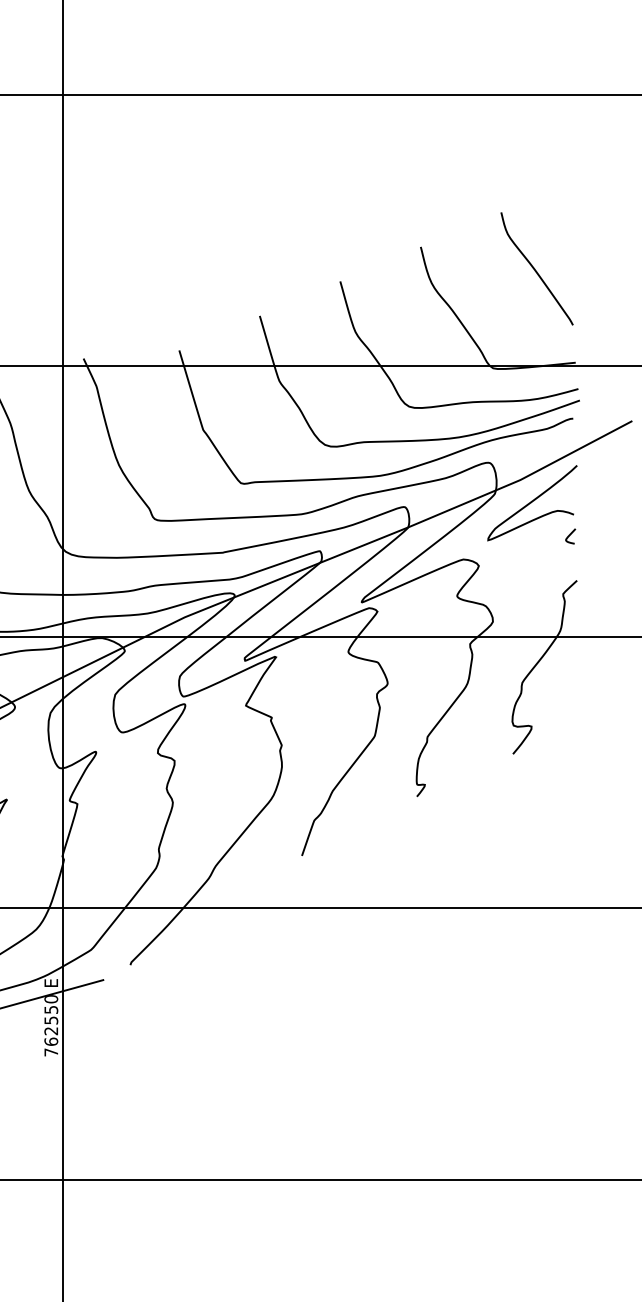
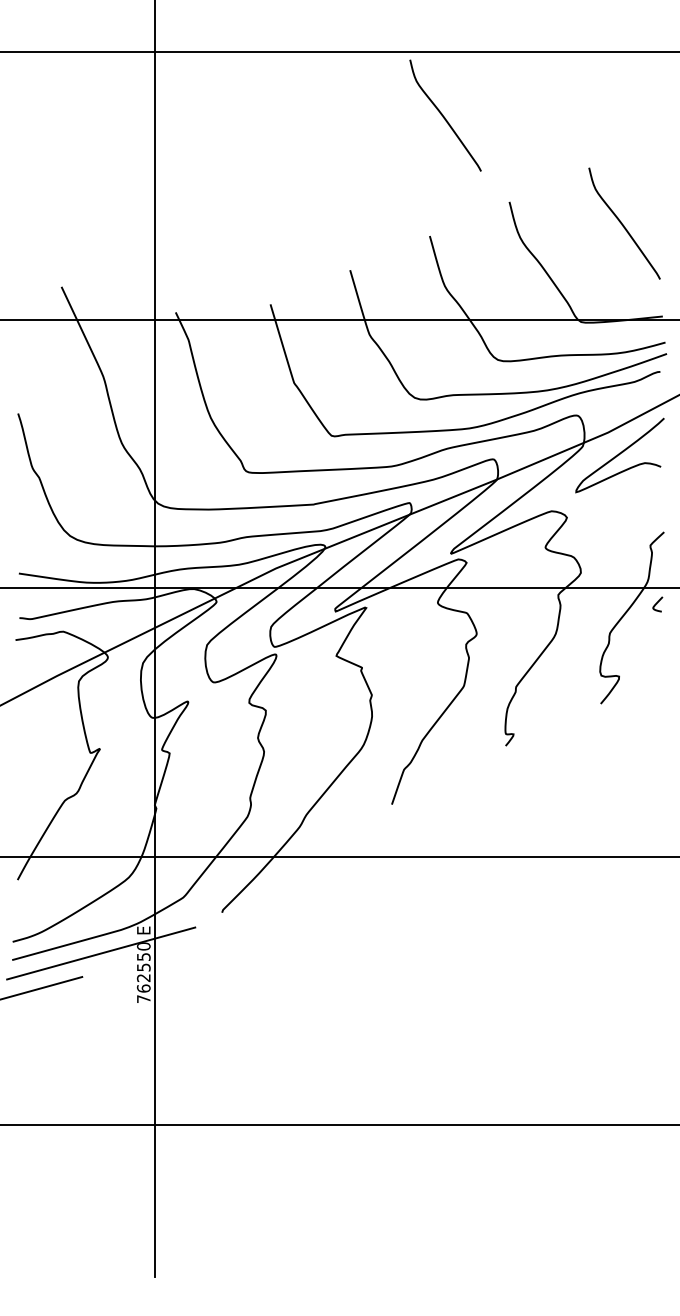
curve: (355, 160) -> (444, 116), added
curve: (570, 535) -> (657, 603), moved

